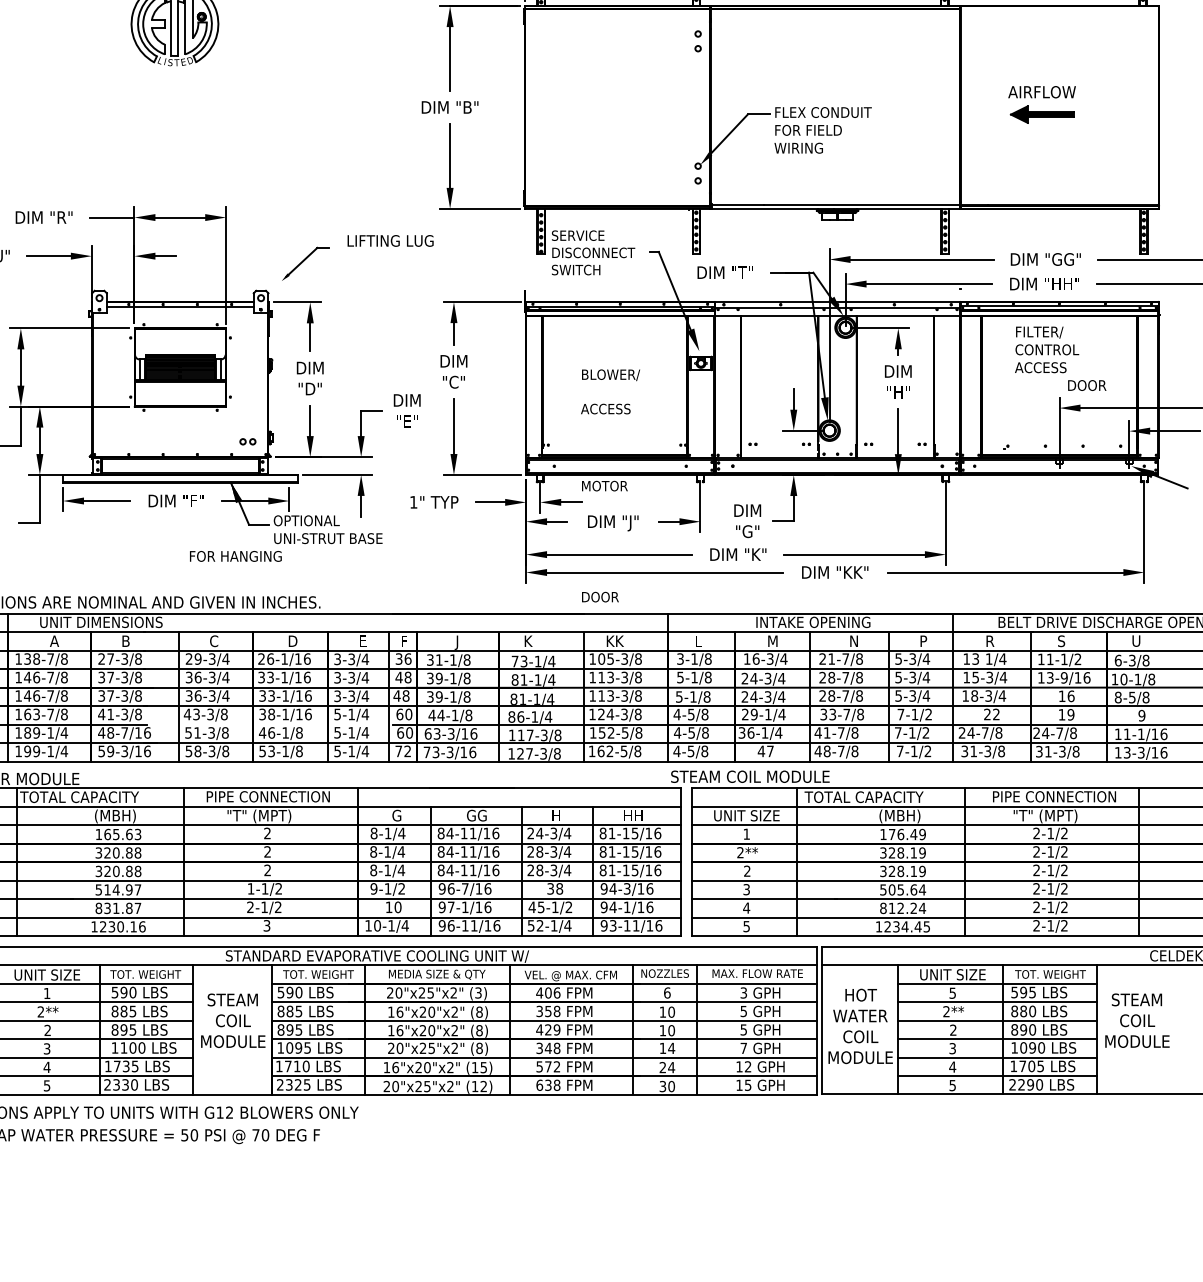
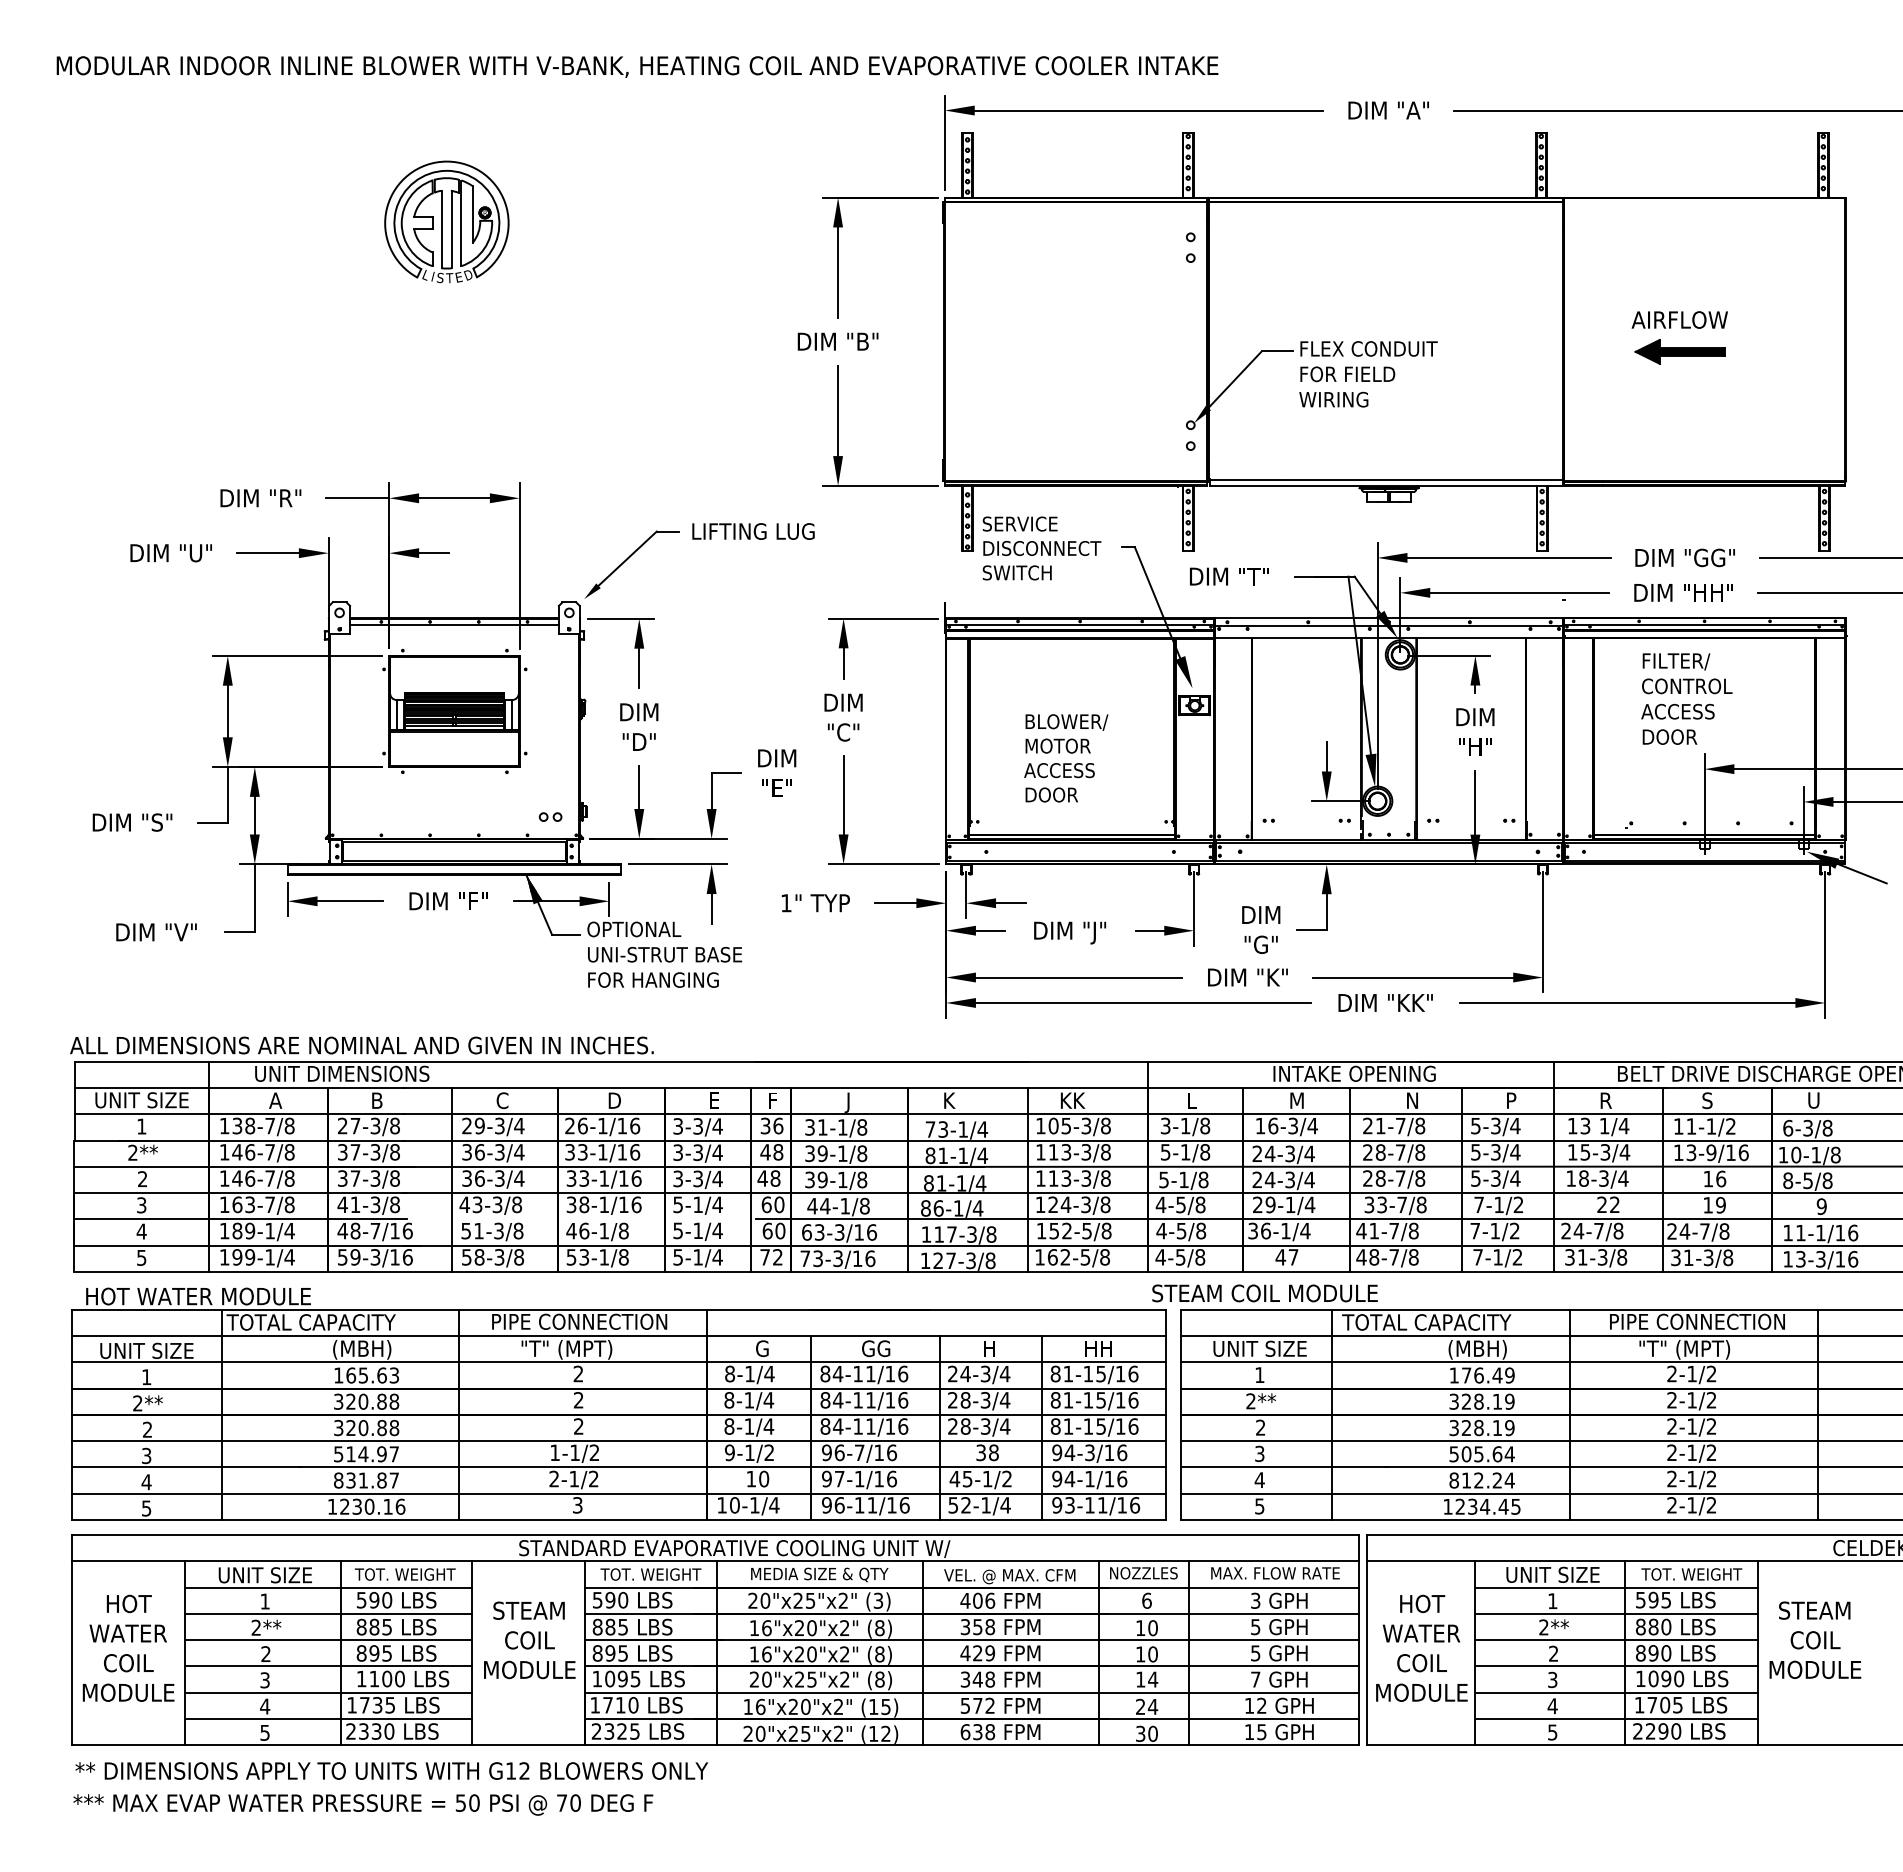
part: (304, 264) -> (631, 564), size x1.43
text: (1086, 385) -> (1669, 736), moved
text: (604, 485) -> (1057, 745), moved
text: (235, 556) -> (653, 979), moved
text: (600, 596) -> (1051, 794), moved
text: (952, 993) -> (1552, 1601), 5 -> 1

